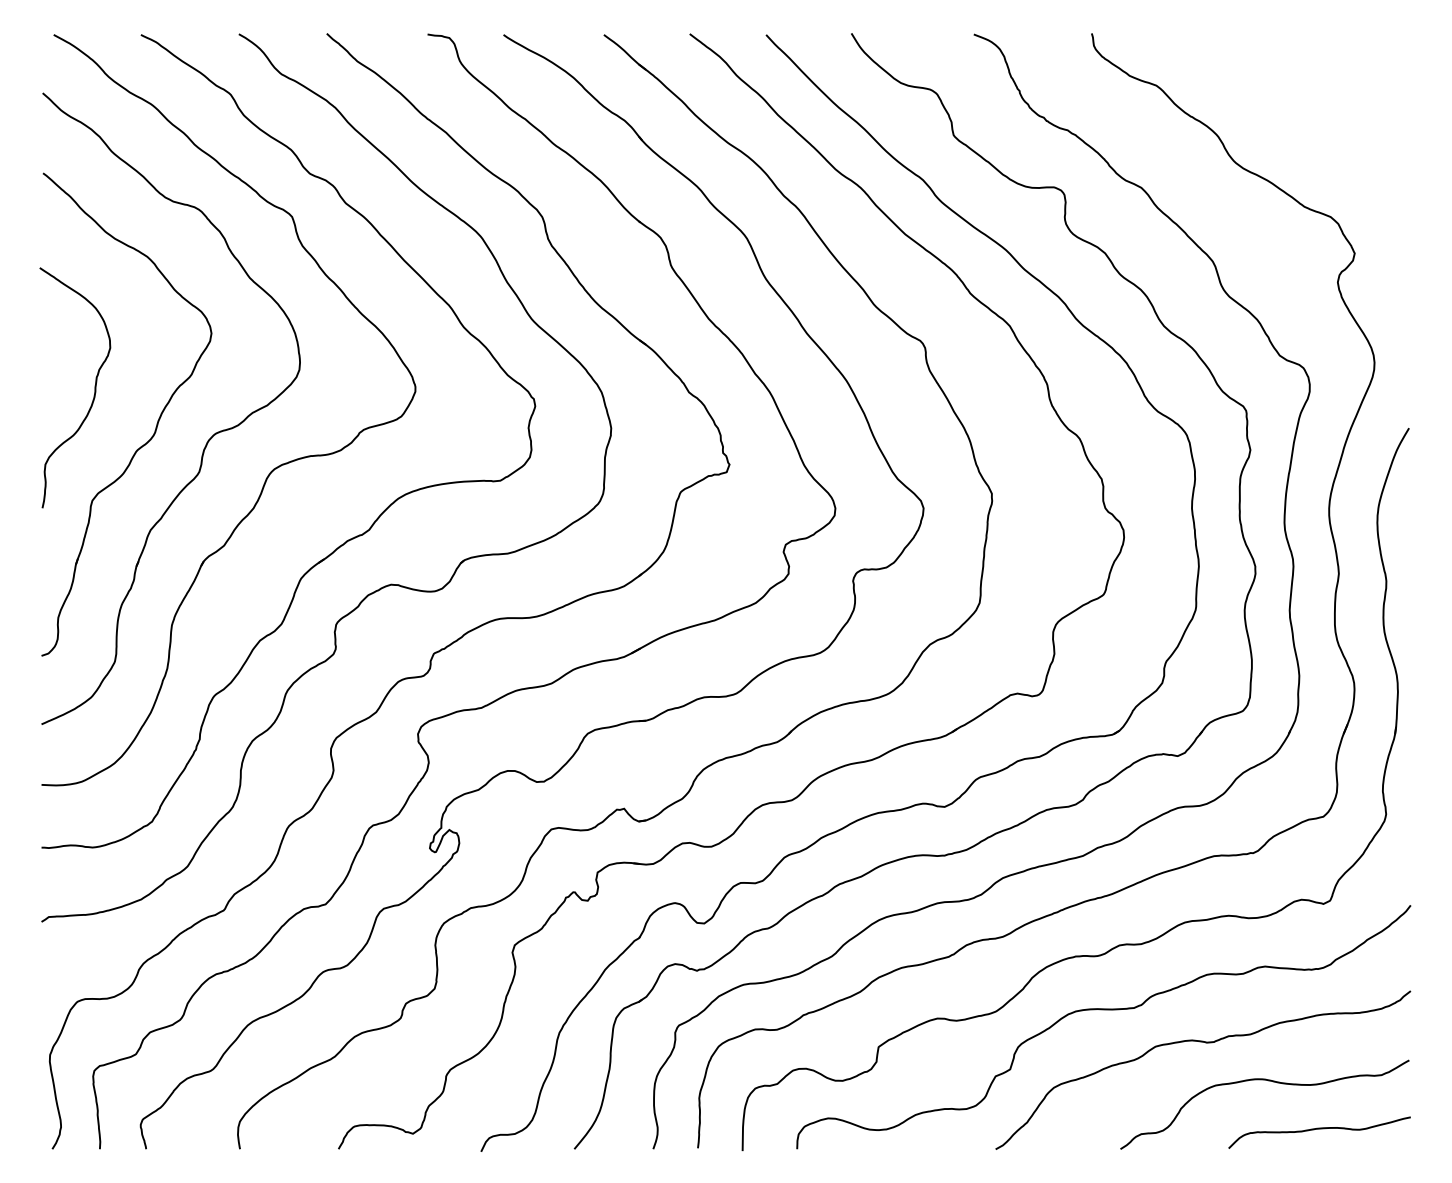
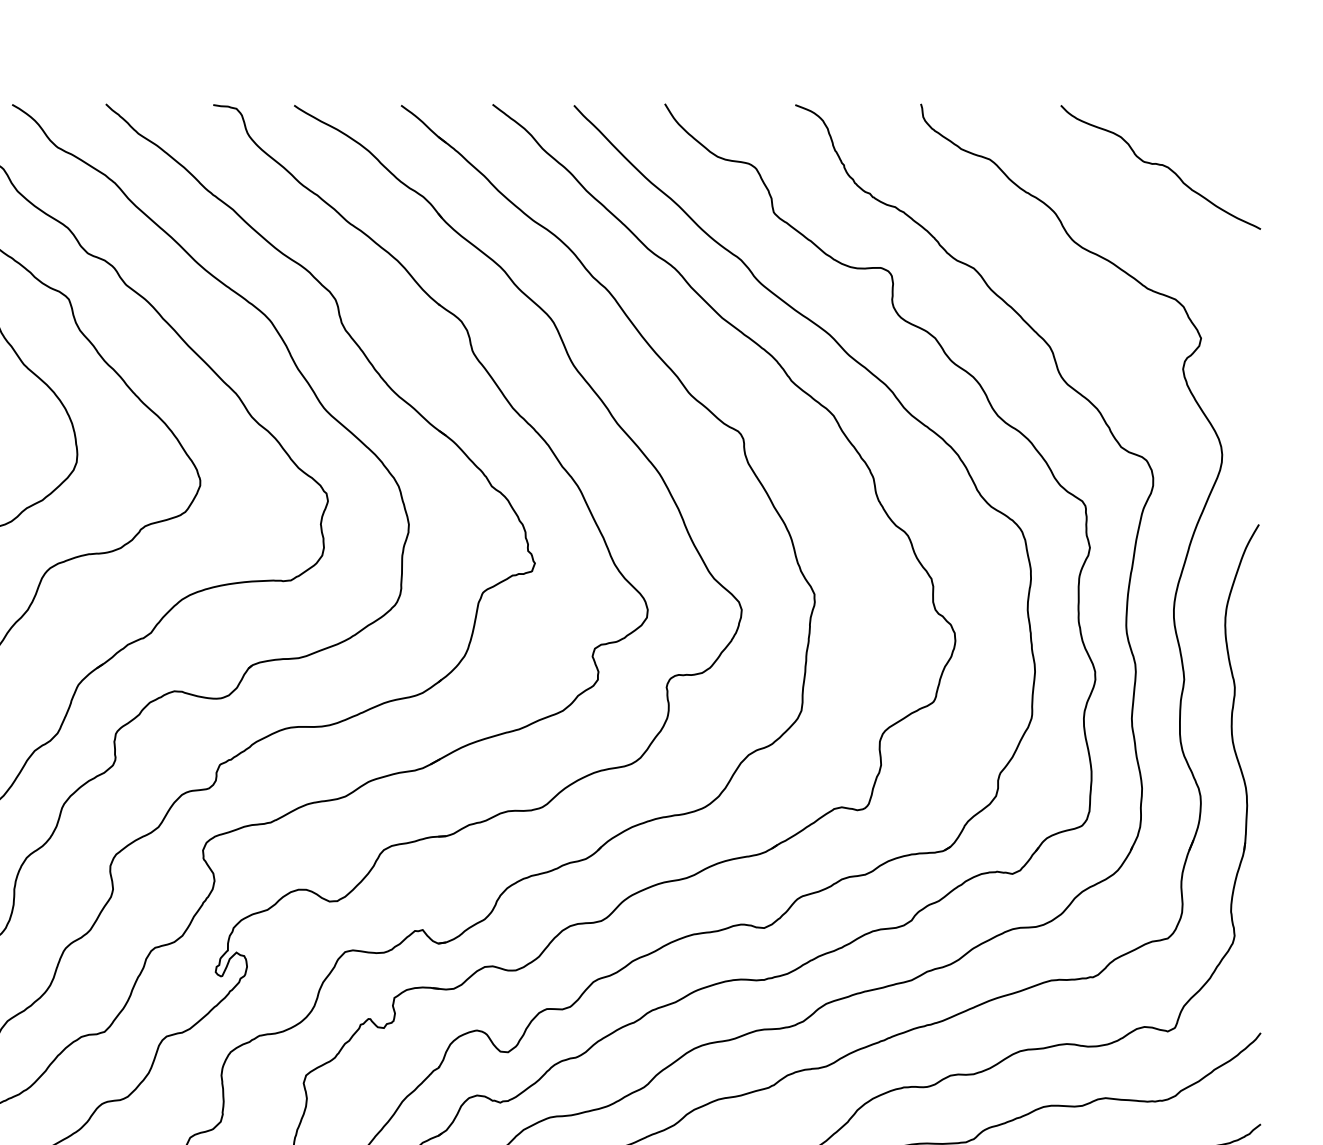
curve: (1316, 91) -> (1160, 165), added

